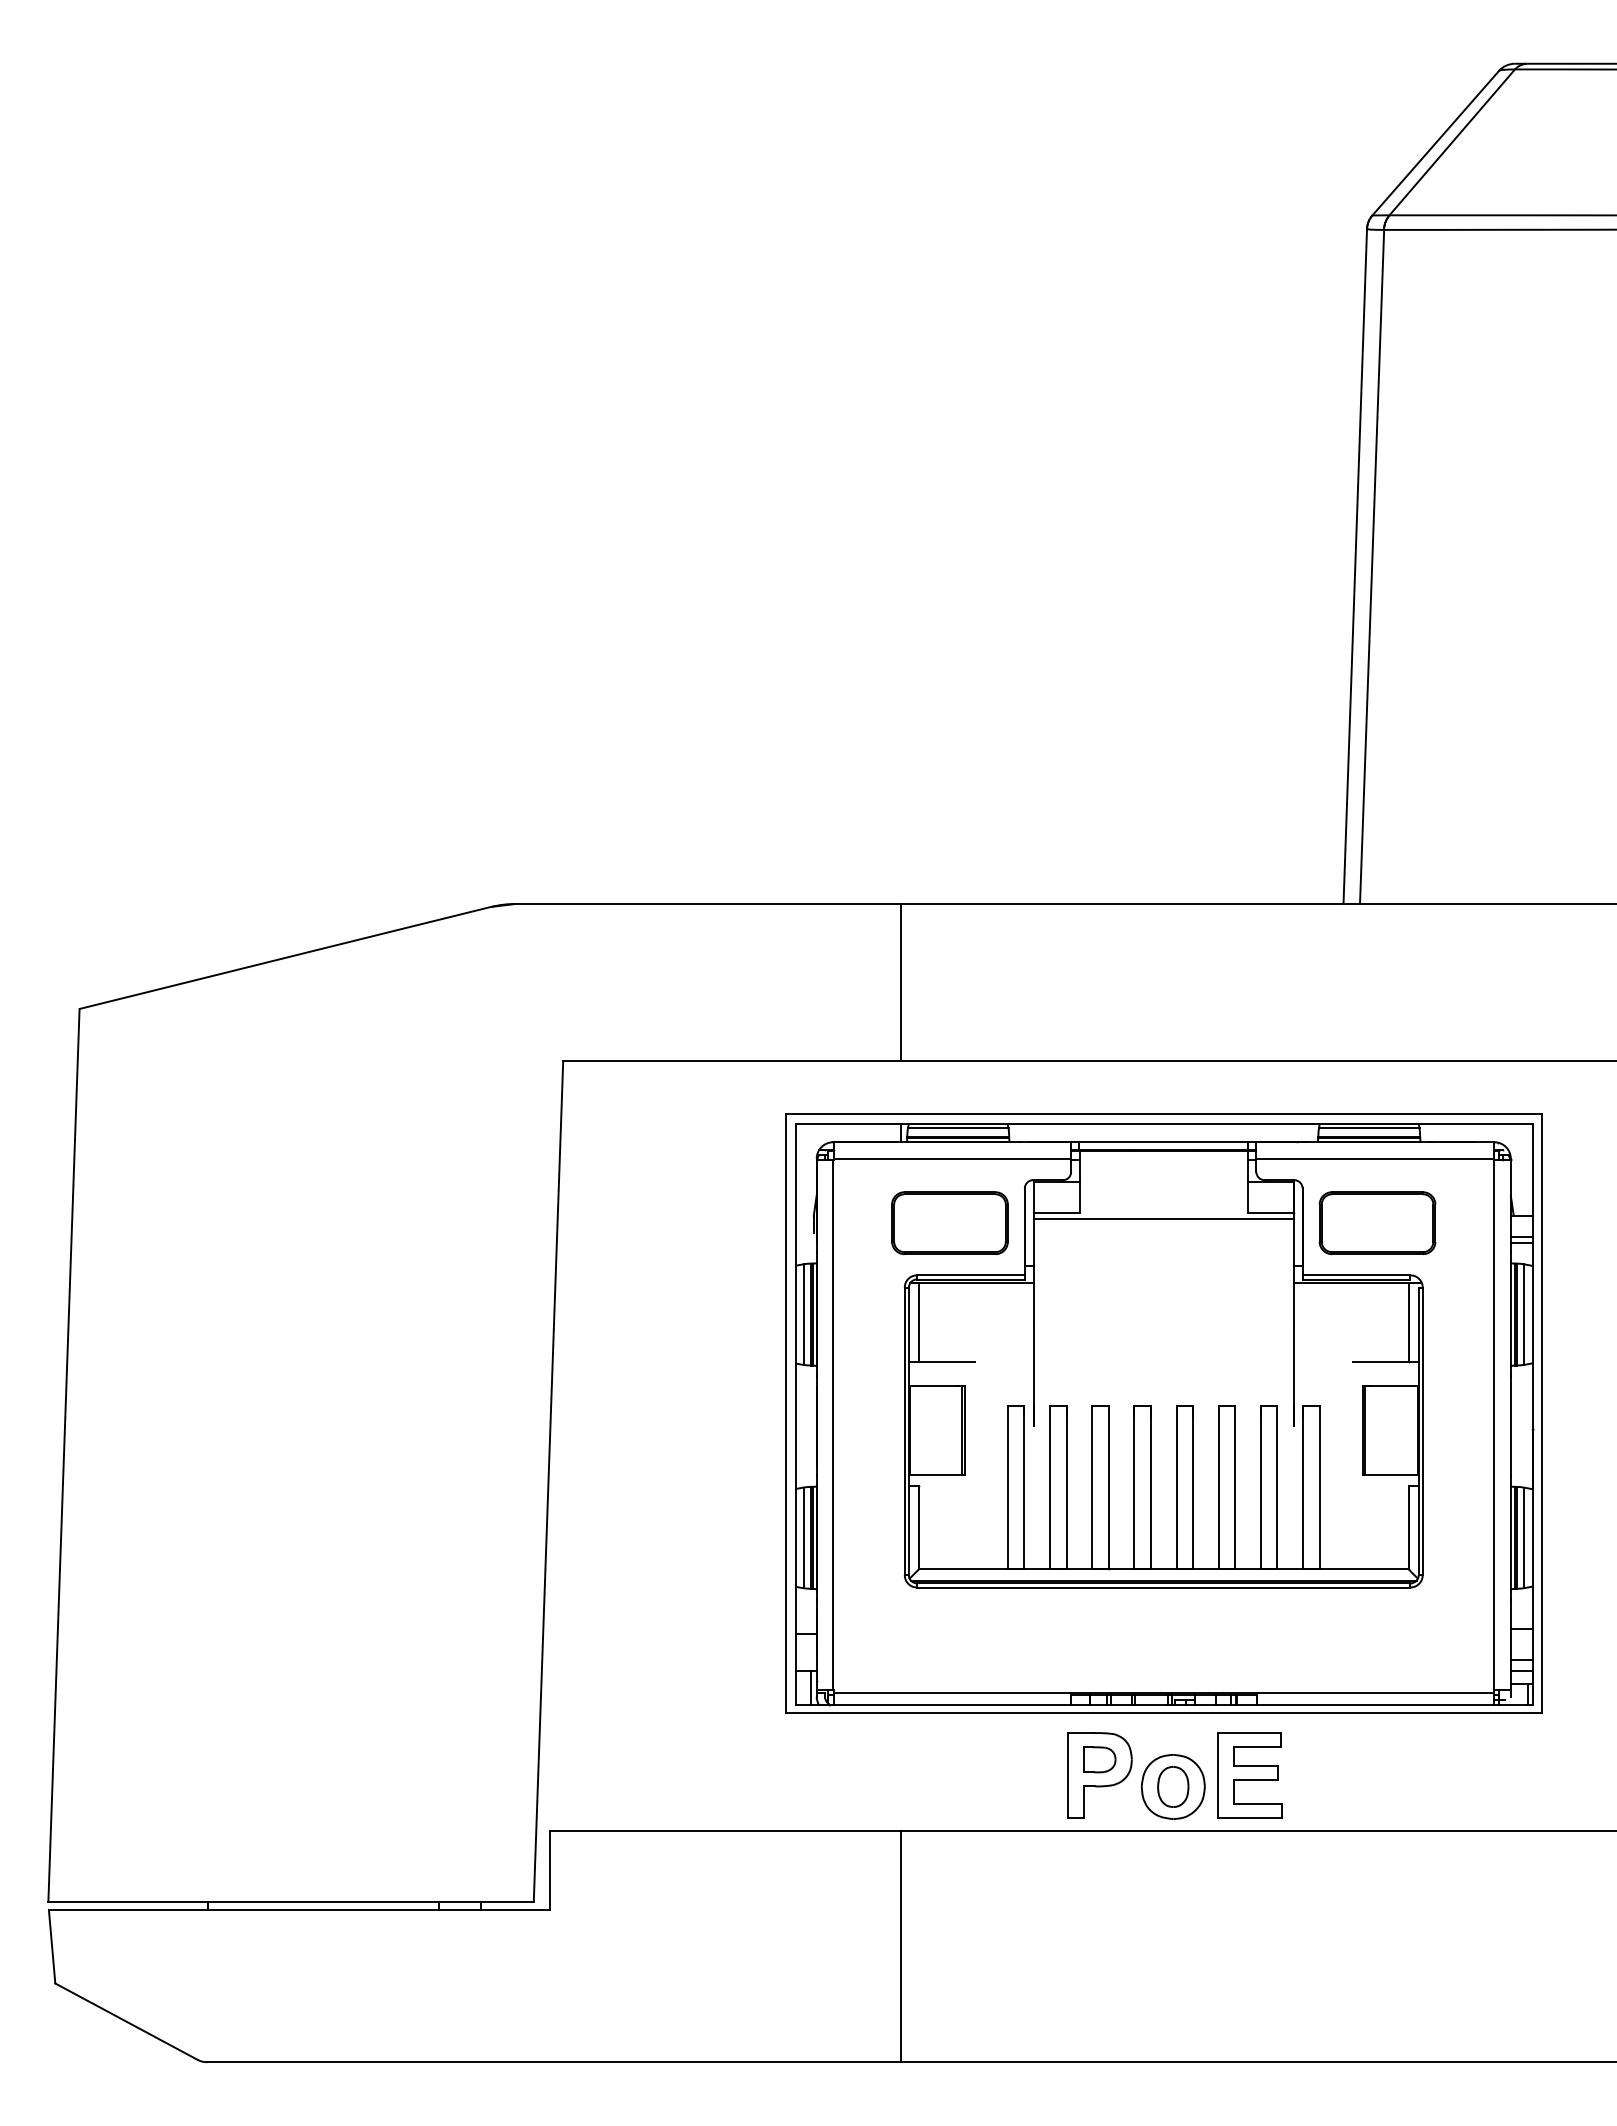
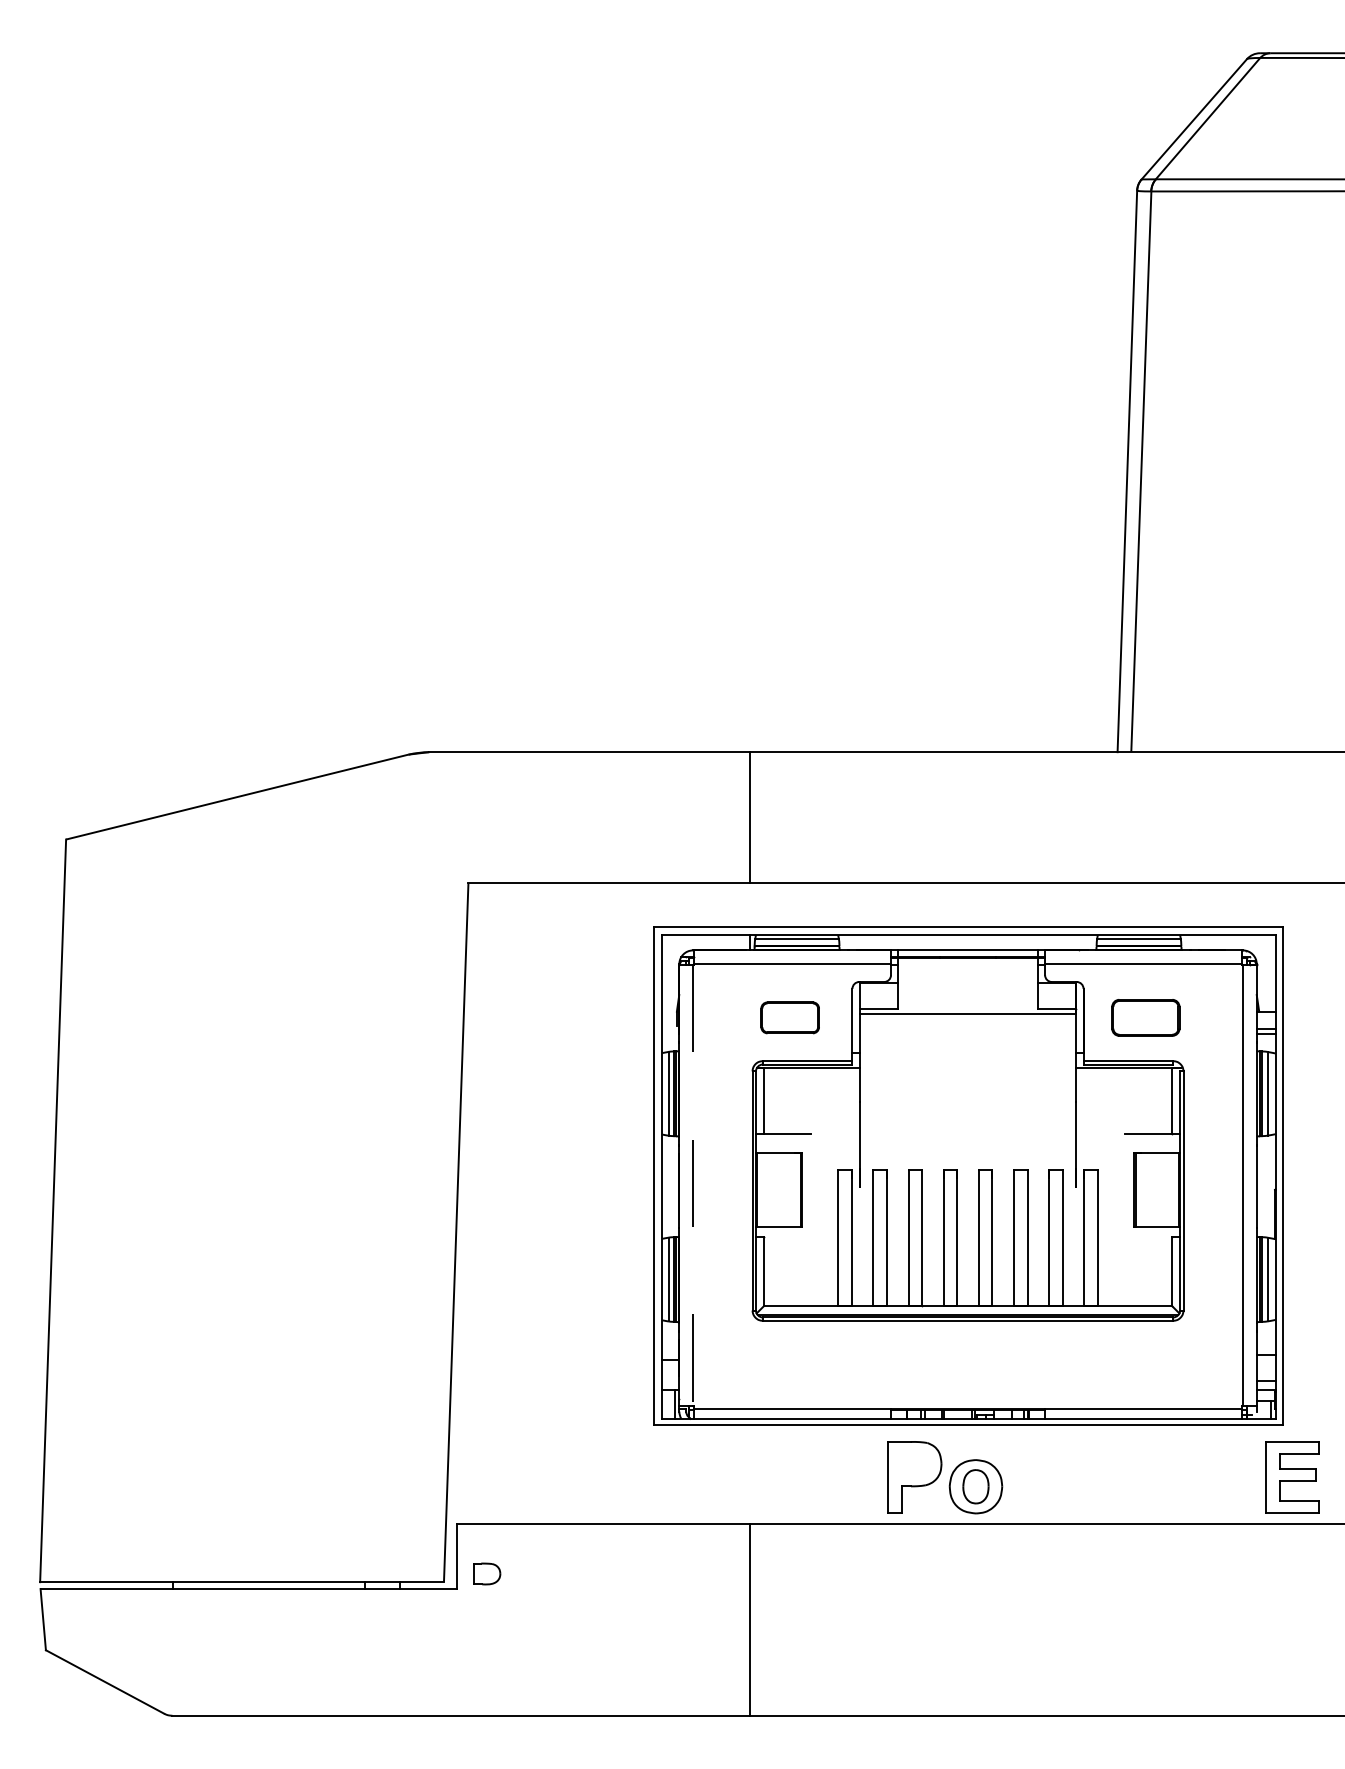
part: (949, 1223) -> (789, 1018), size x0.6
part: (1377, 1223) -> (1145, 1018), size x0.7
line: (833, 1425) -> (693, 1186), solid -> dashed
part: (1099, 1759) -> (486, 1573), moved
part: (1249, 1775) -> (1292, 1477), moved

